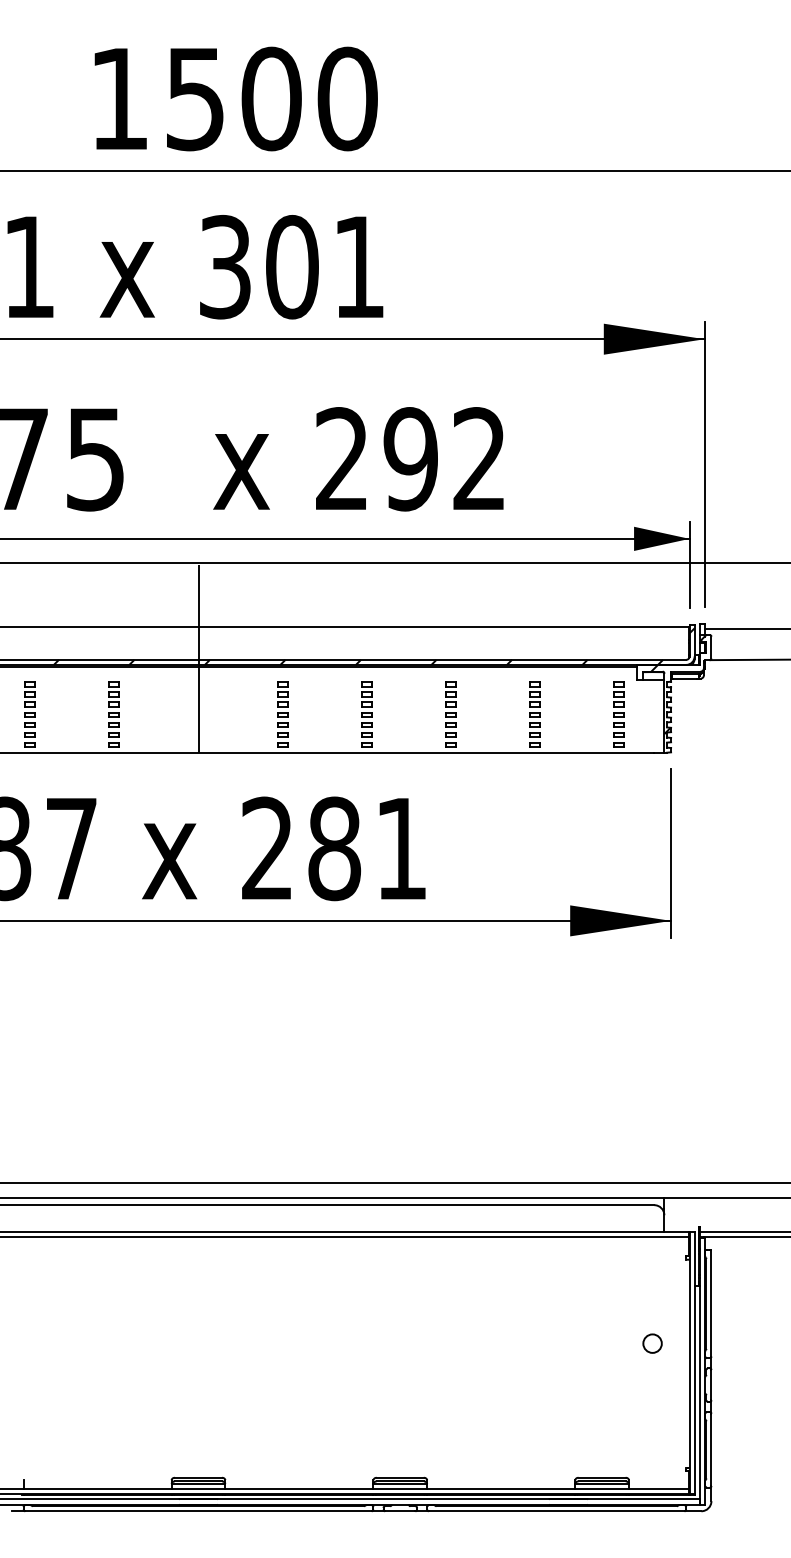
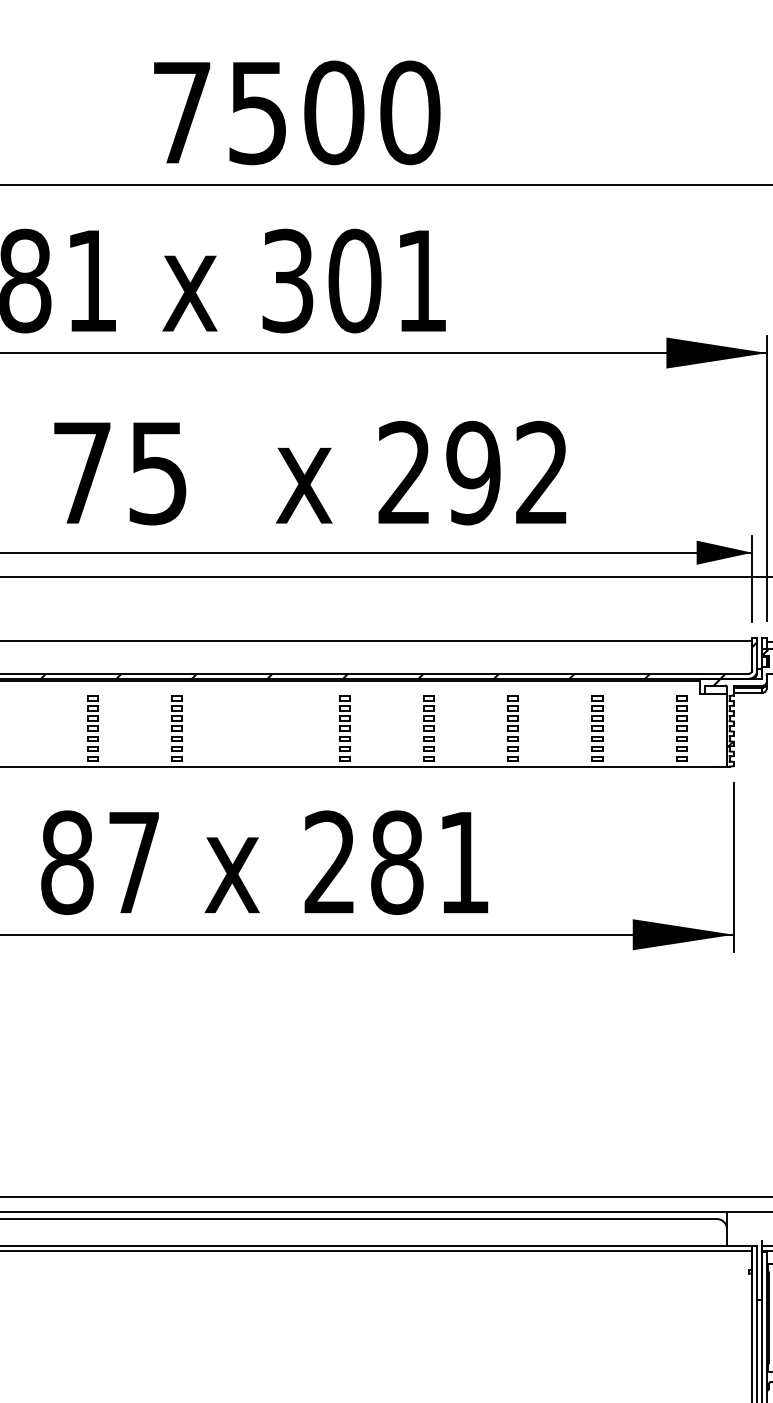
text: (119, 98) -> (182, 112), 1500 -> 7500
line: (198, 659) -> (261, 673), removed
circle: (652, 1343) -> (715, 1357), removed

